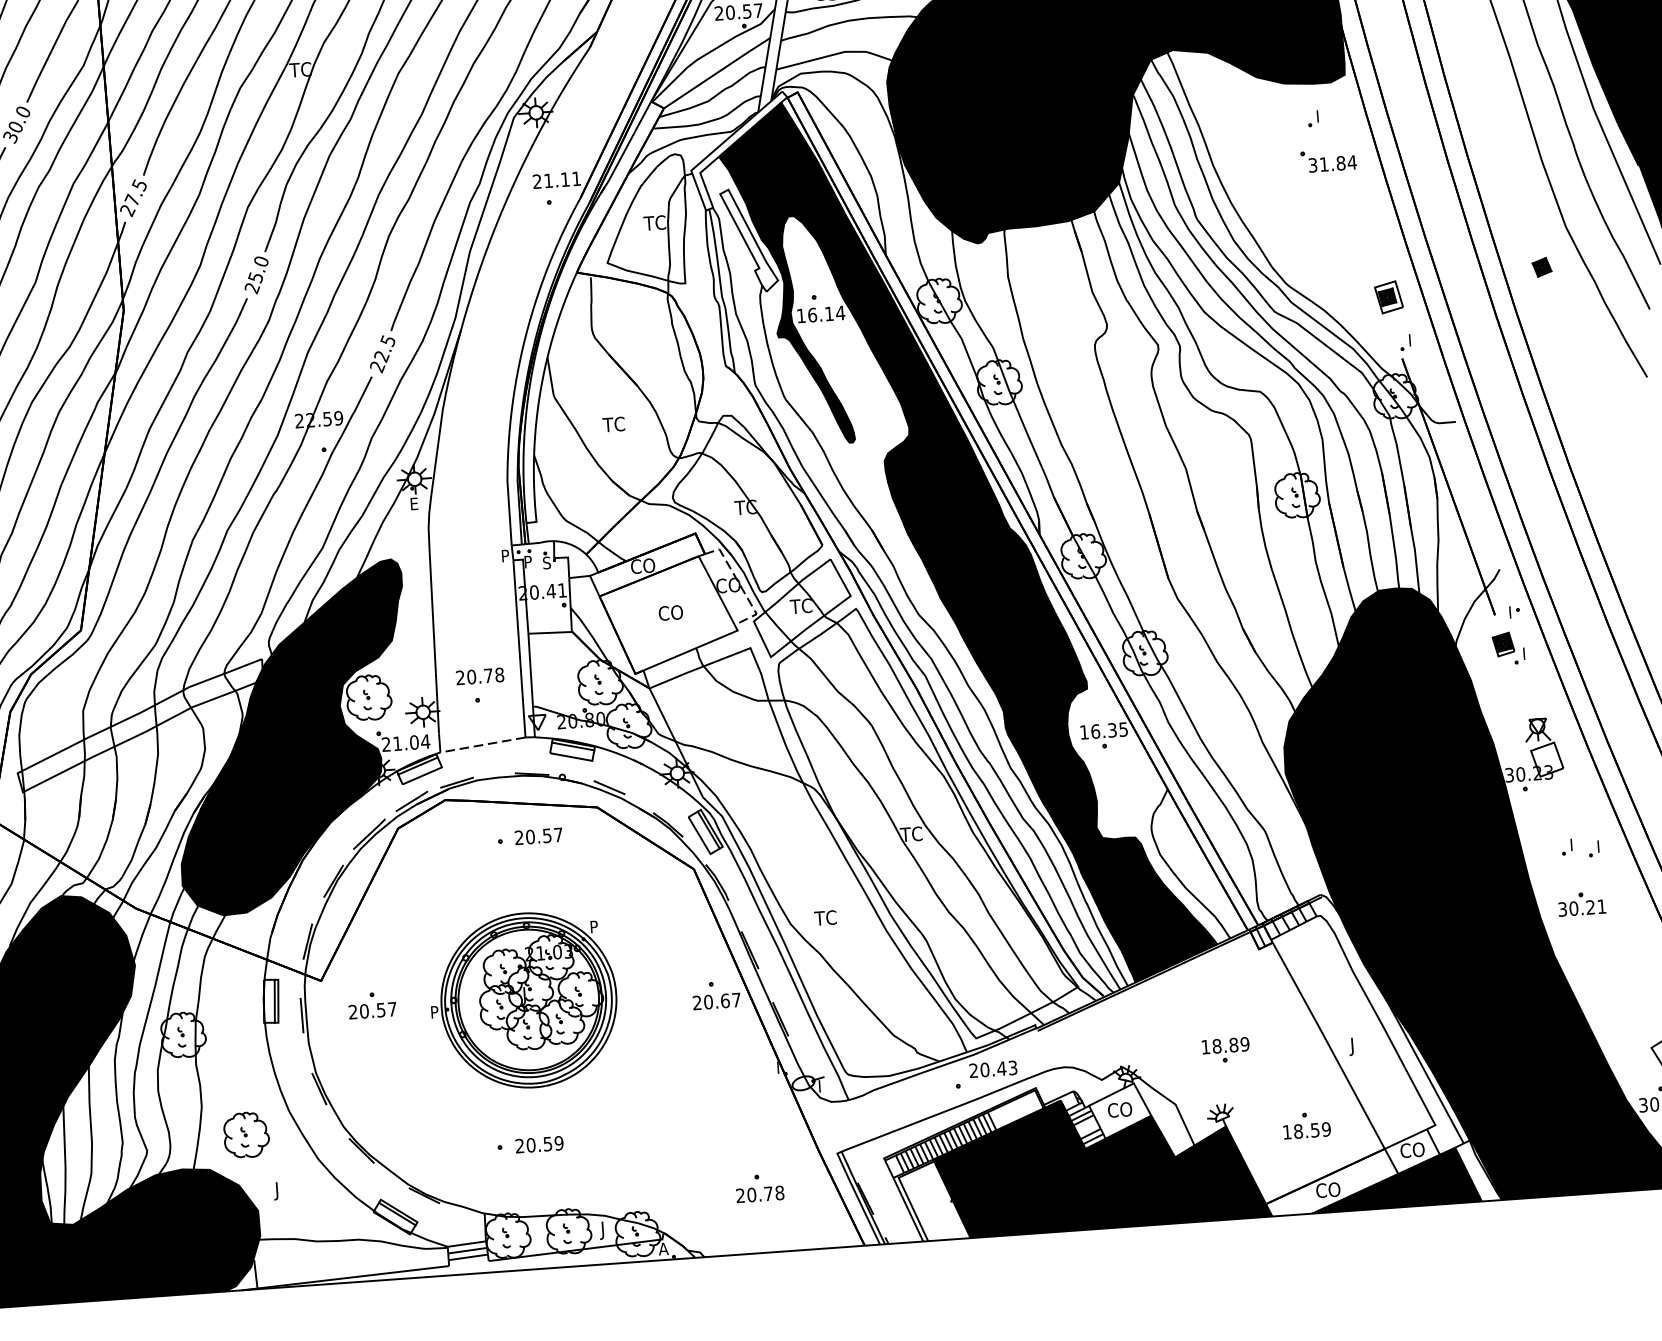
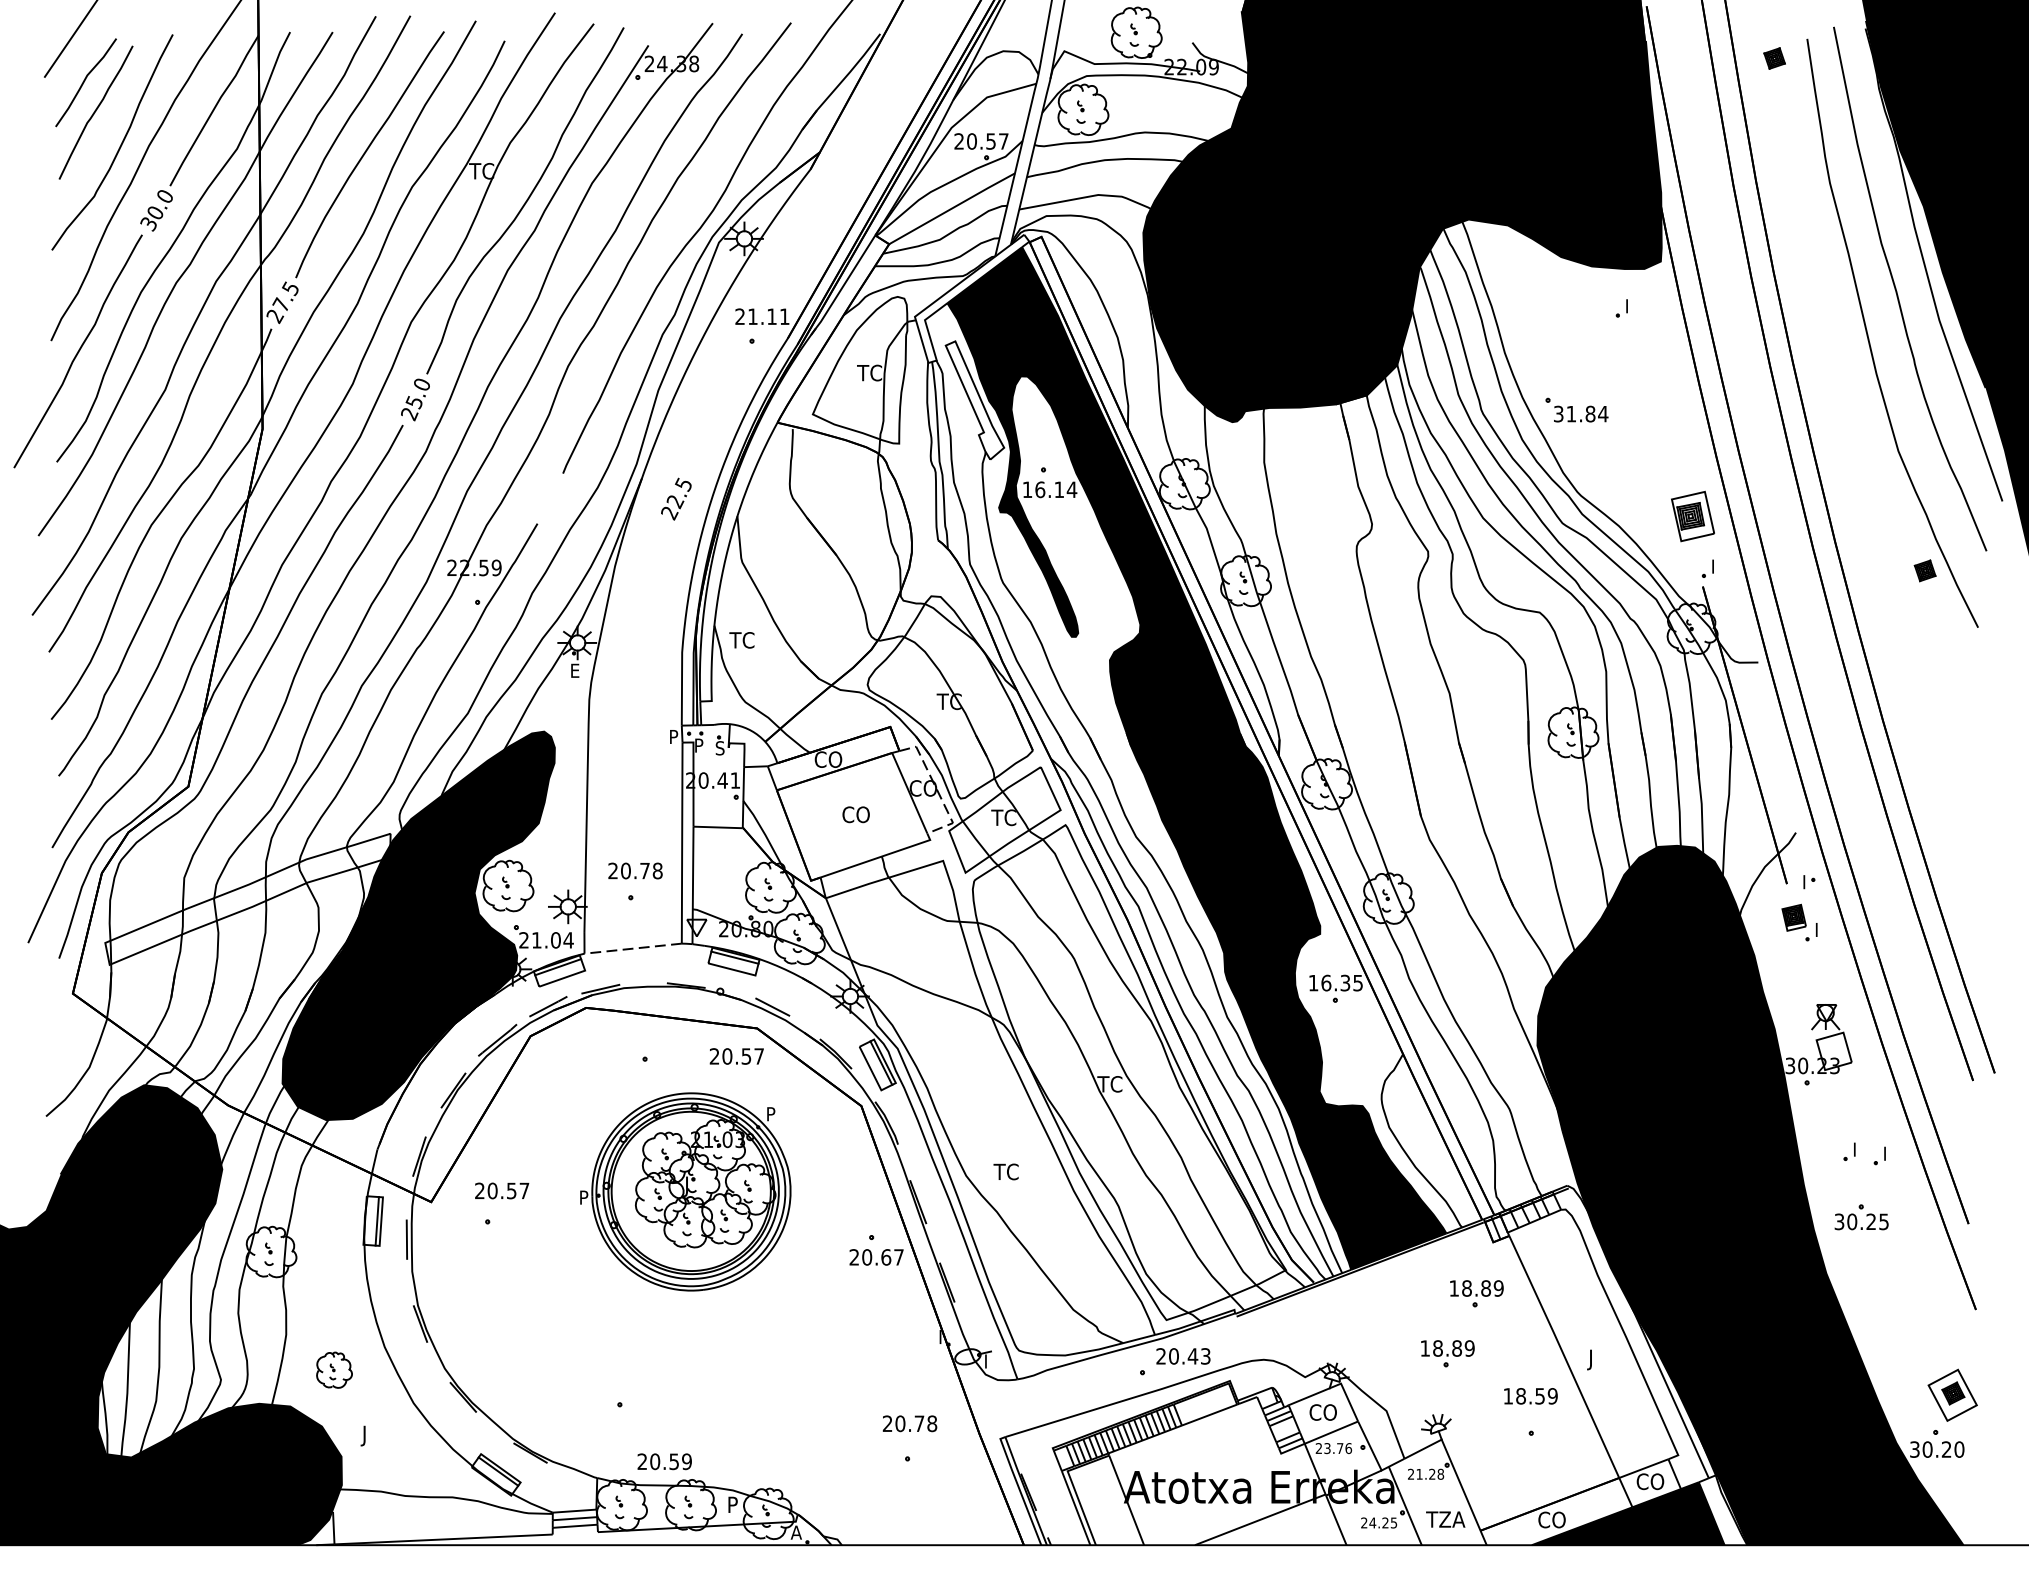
part: (1328, 160) -> (1576, 409), moved
part: (1541, 267) -> (1924, 570), moved
part: (1388, 296) -> (1692, 515), size x1.4
text: (382, 353) -> (676, 498), moved
text: (613, 424) -> (741, 640), moved
text: (538, 836) -> (736, 1056), moved
text: (1601, 906) -> (1883, 1221), 30.21 -> 30.25
part: (1247, 995) -> (1476, 1293), added
part: (523, 1000) -> (685, 1191), moved
text: (373, 1010) -> (502, 1190), moved
text: (1306, 1131) -> (1530, 1396), moved
part: (246, 1135) -> (334, 1370), size x0.7
text: (539, 1144) -> (664, 1461), moved
fill: (1101, 1163) -> (1297, 1471), removed
text: (759, 1194) -> (909, 1423), moved
text: (604, 1230) -> (731, 1506), J -> P

